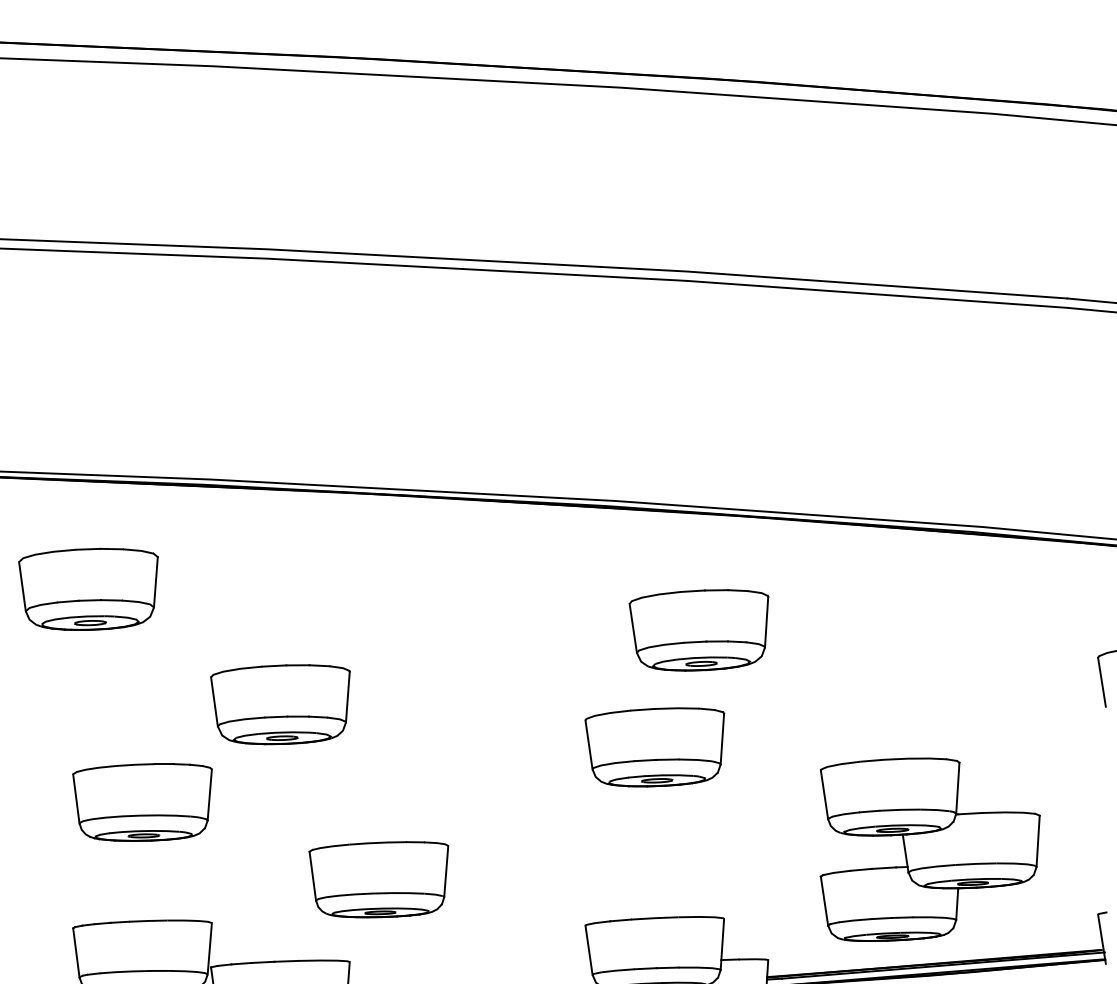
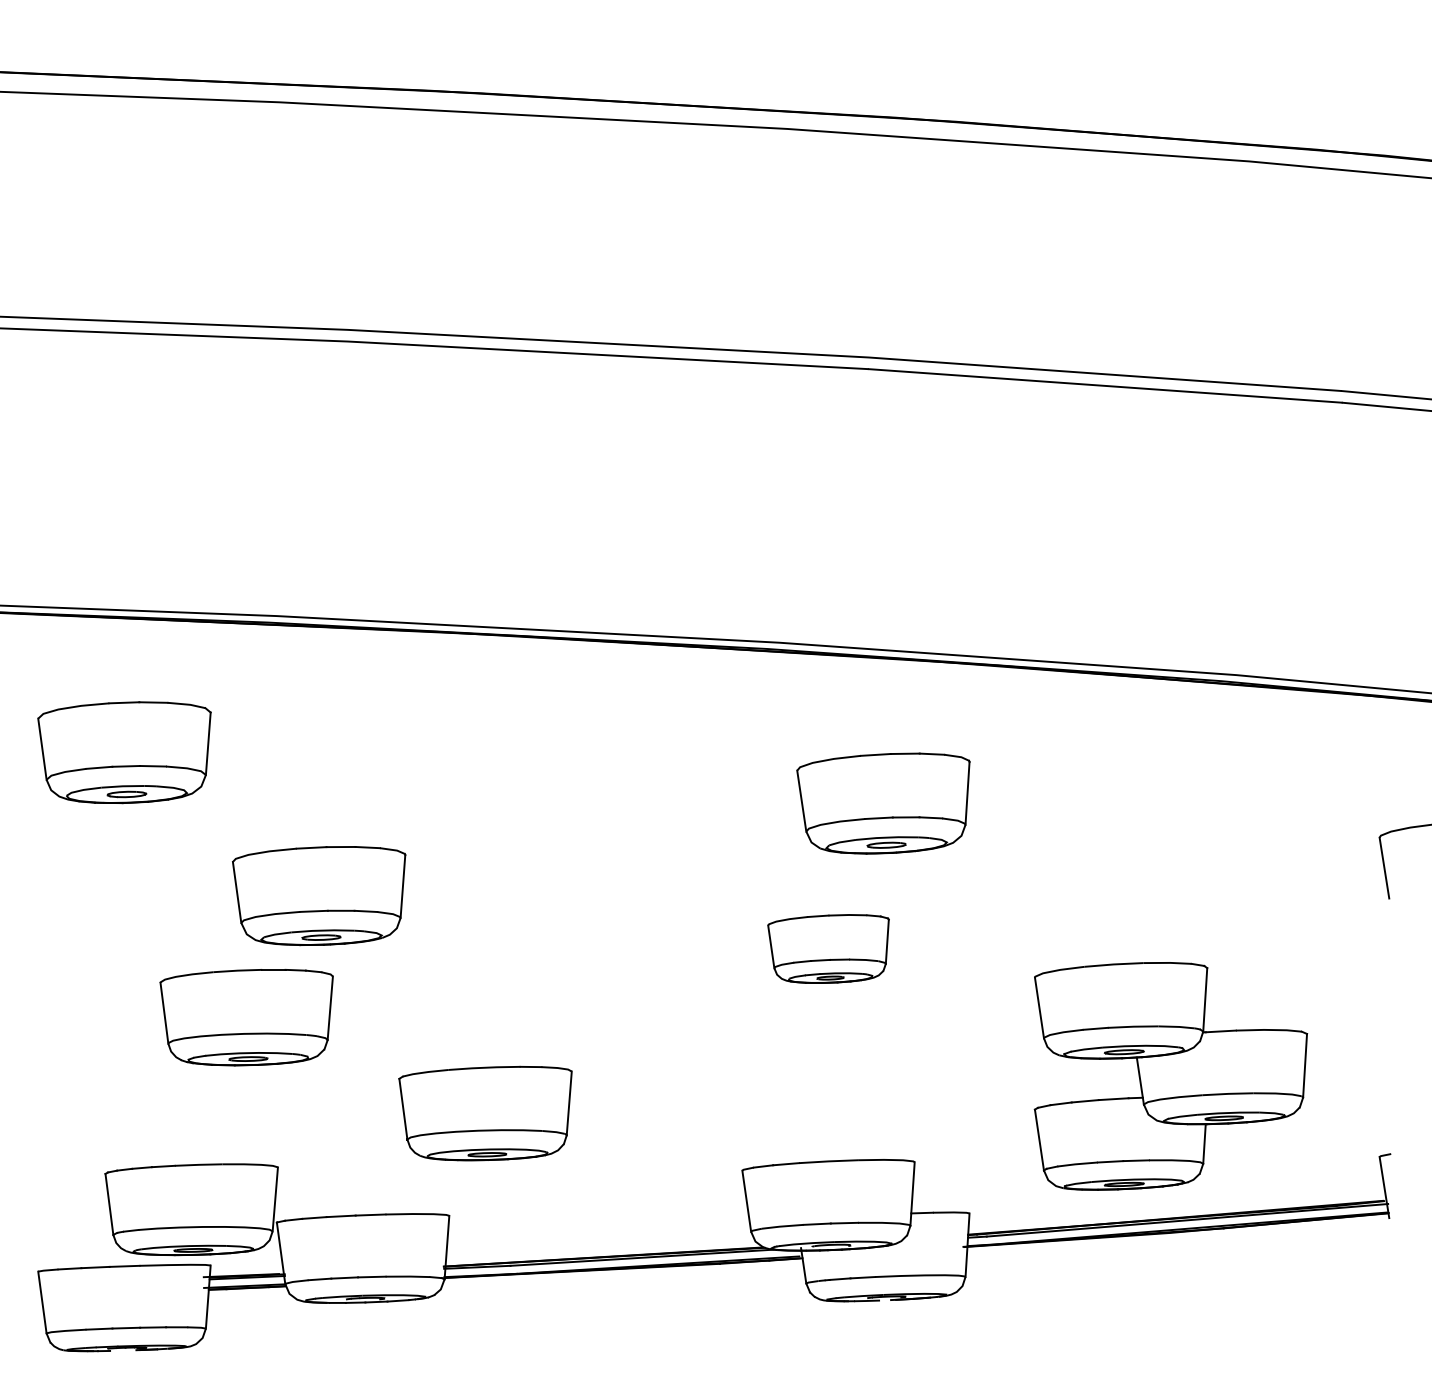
part: (280, 705) -> (319, 896), moved
part: (654, 746) -> (828, 948), size x0.7
part: (142, 802) -> (246, 1017), moved

